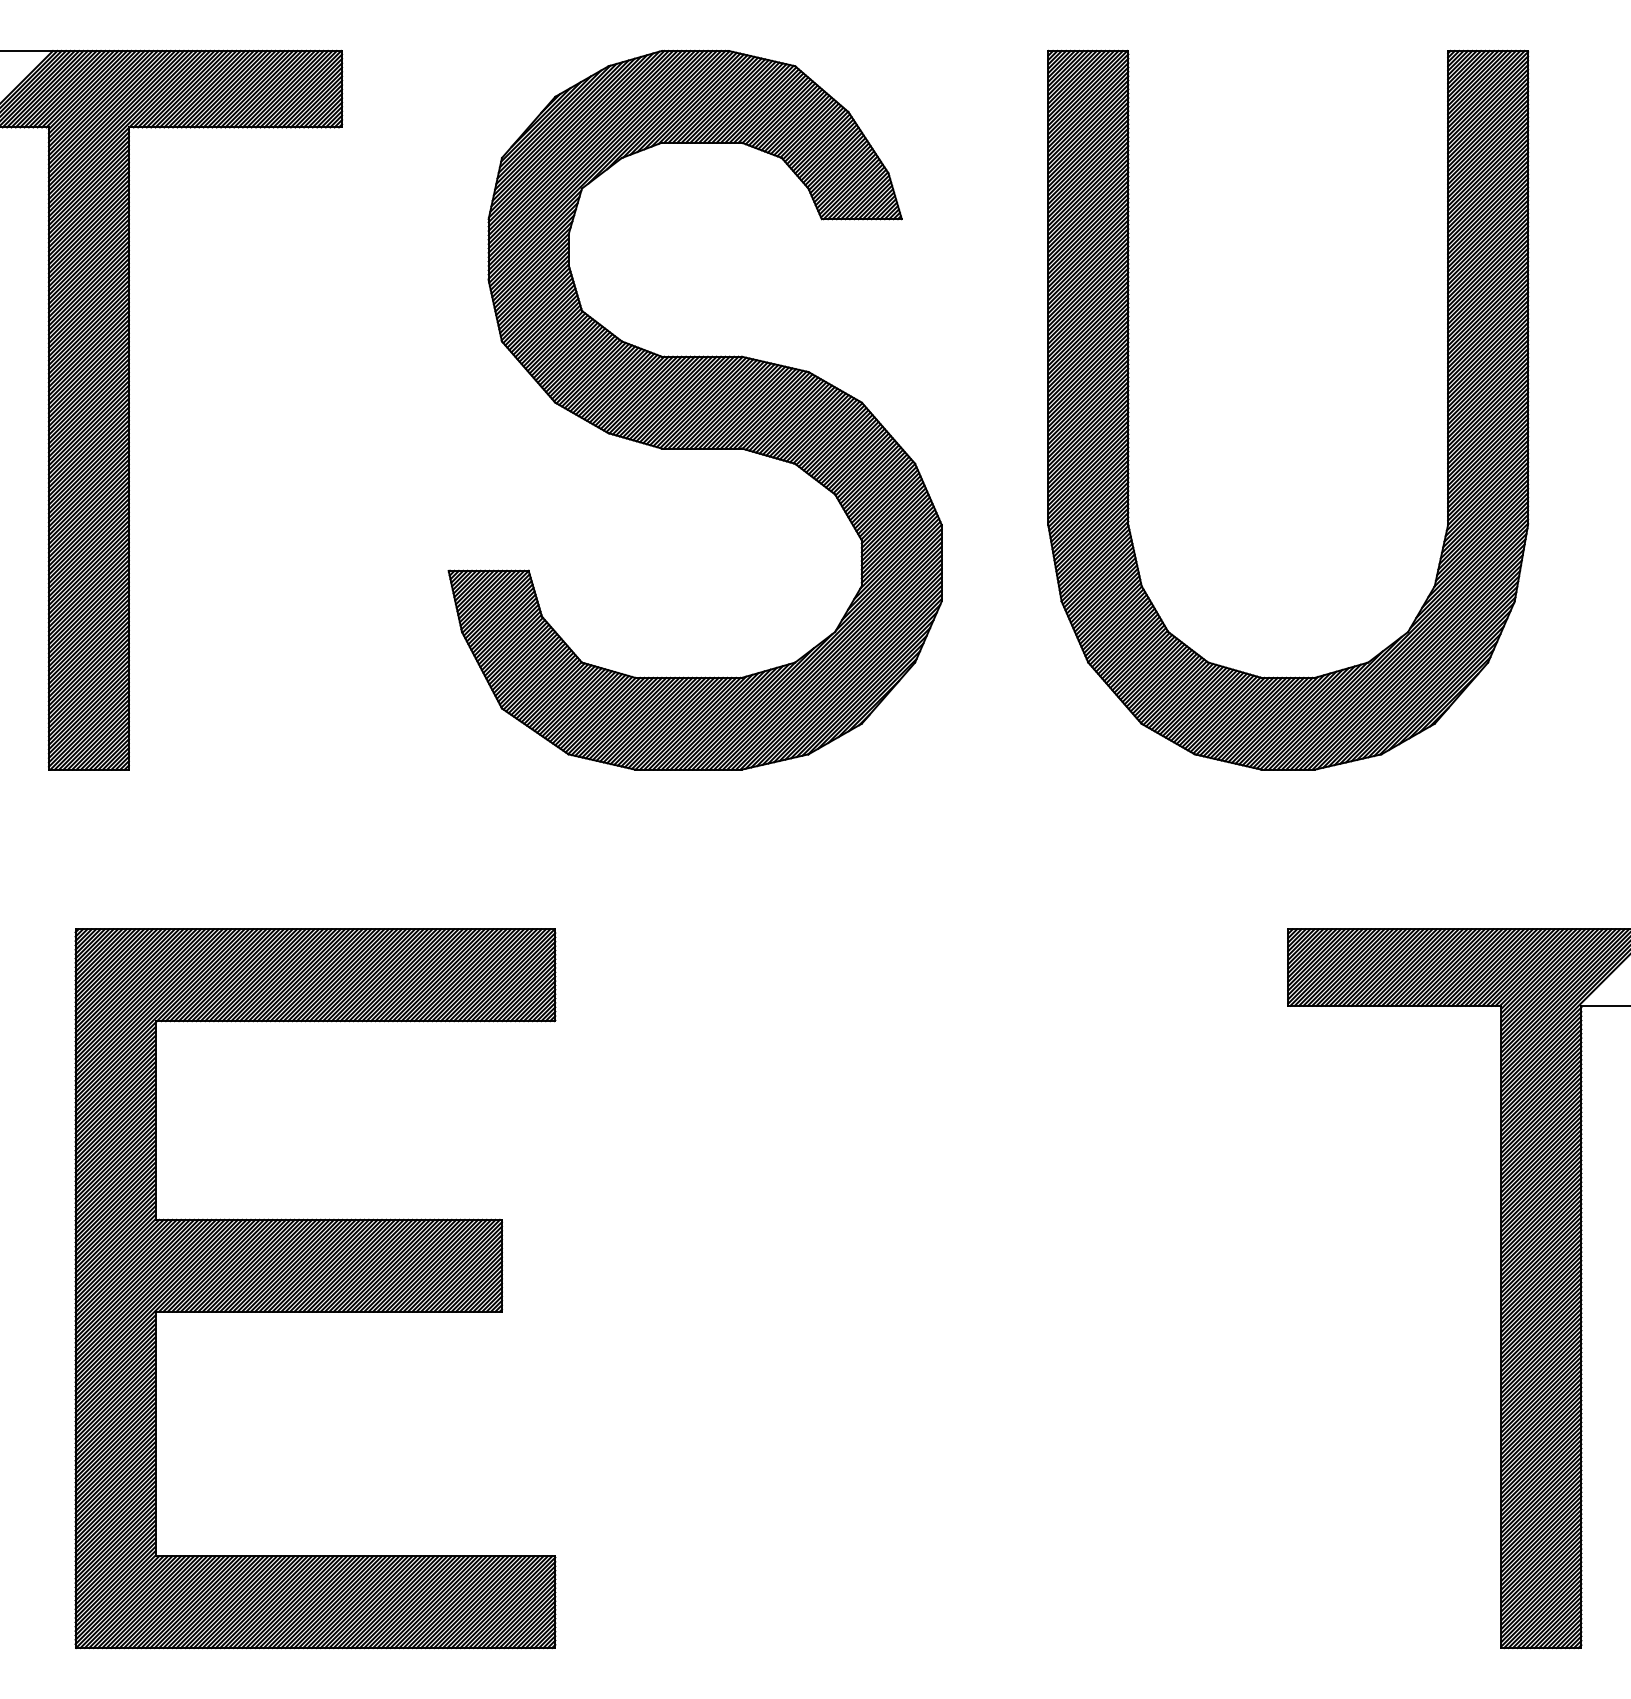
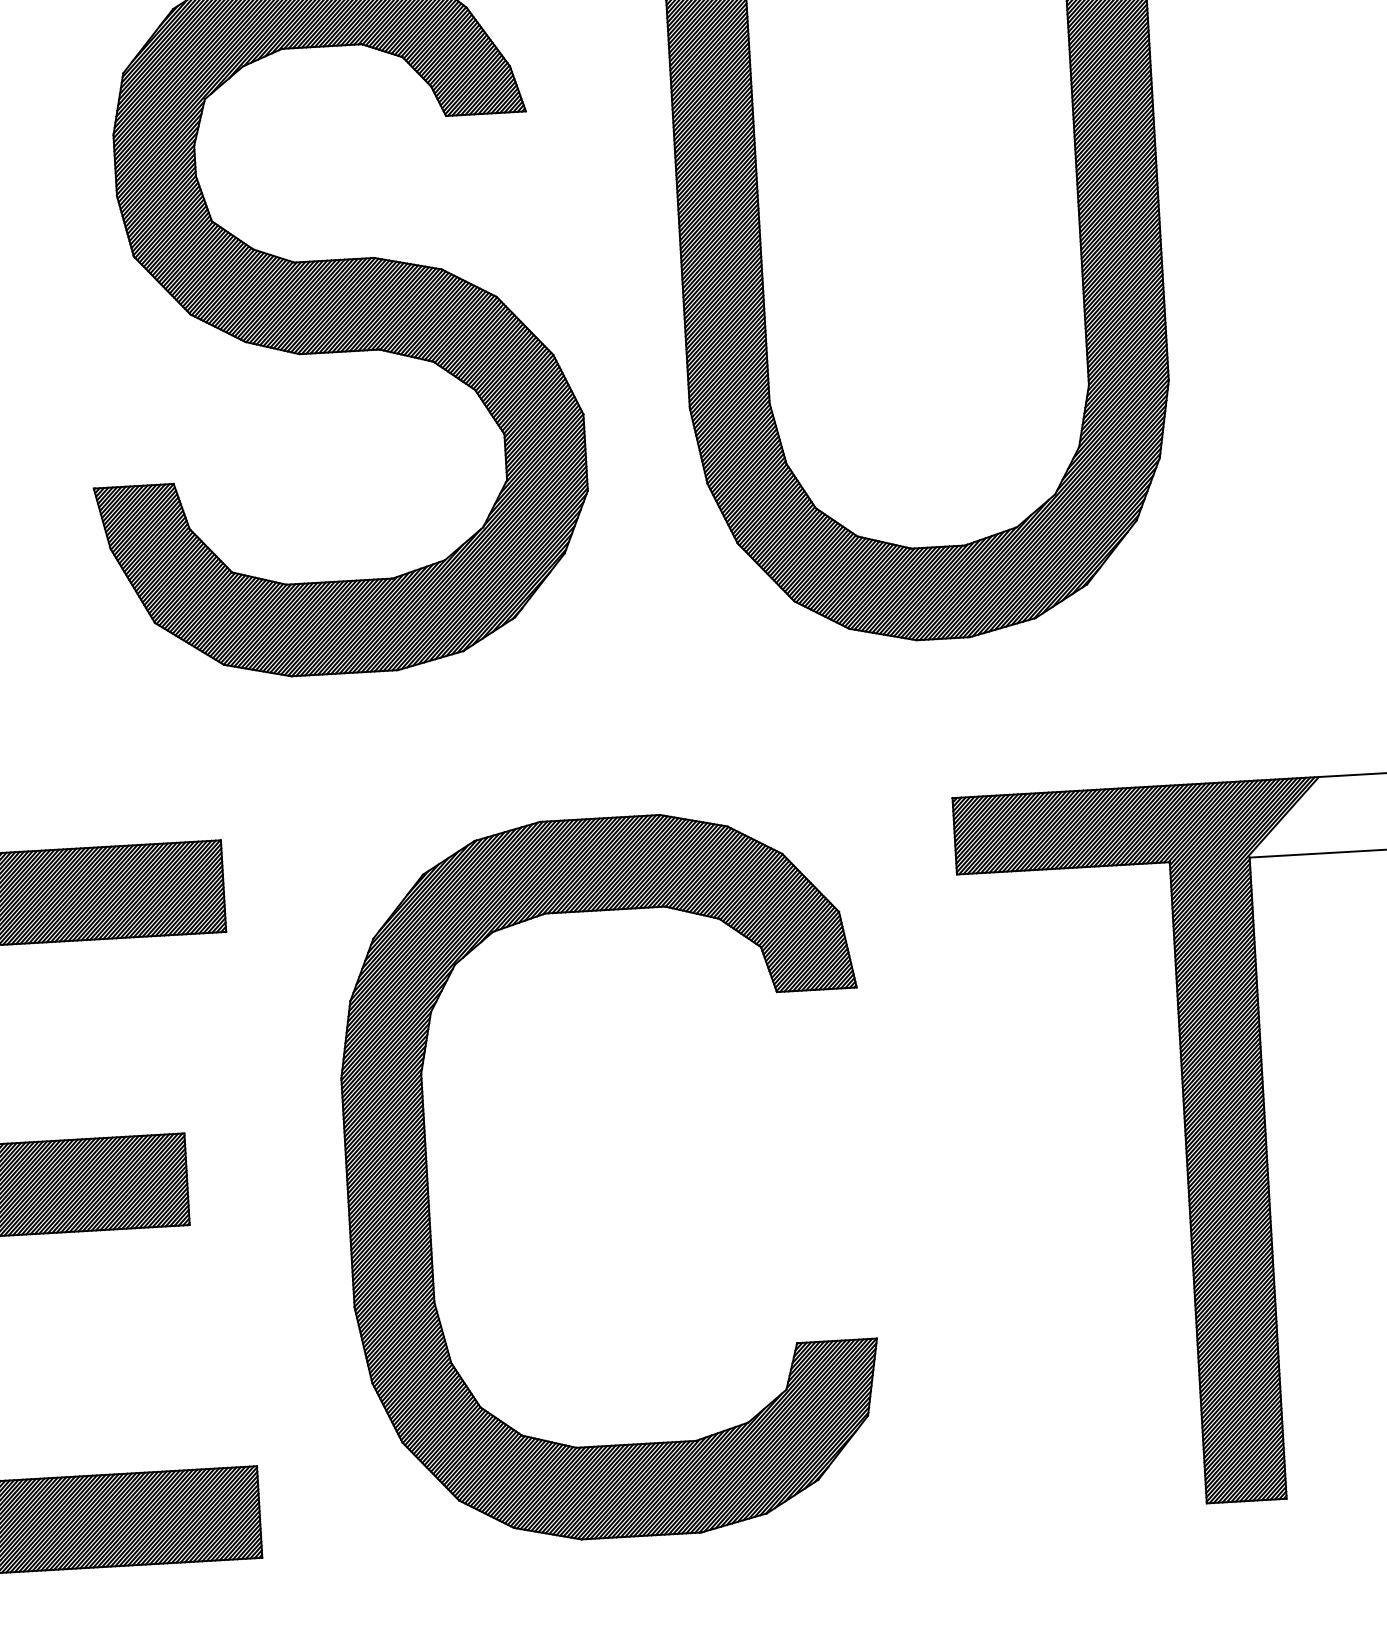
part: (742, 1288) -> (428, 1188), added

